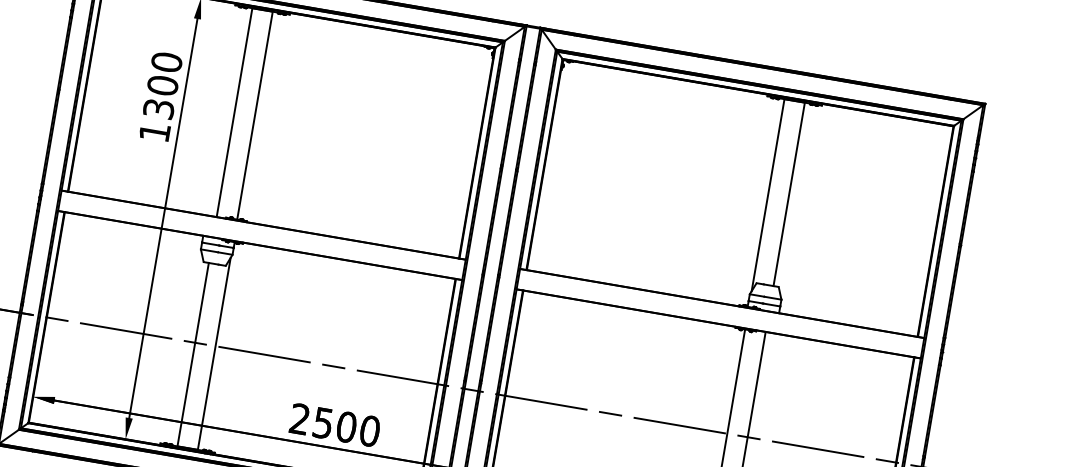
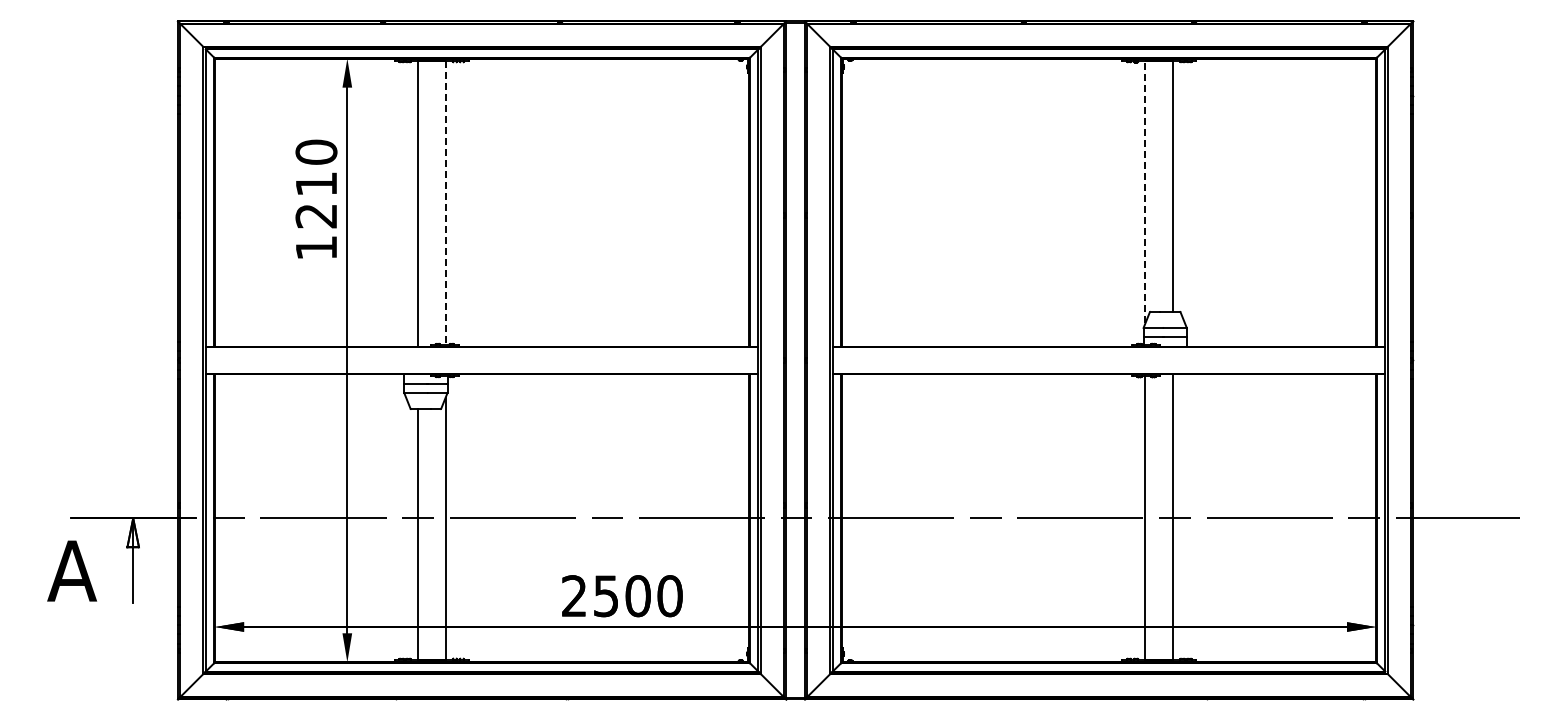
text: (160, 96) -> (316, 199), 1300 -> 1210
line: (254, 115) -> (445, 203), solid -> dashed
line: (768, 194) -> (1145, 191), solid -> dashed

